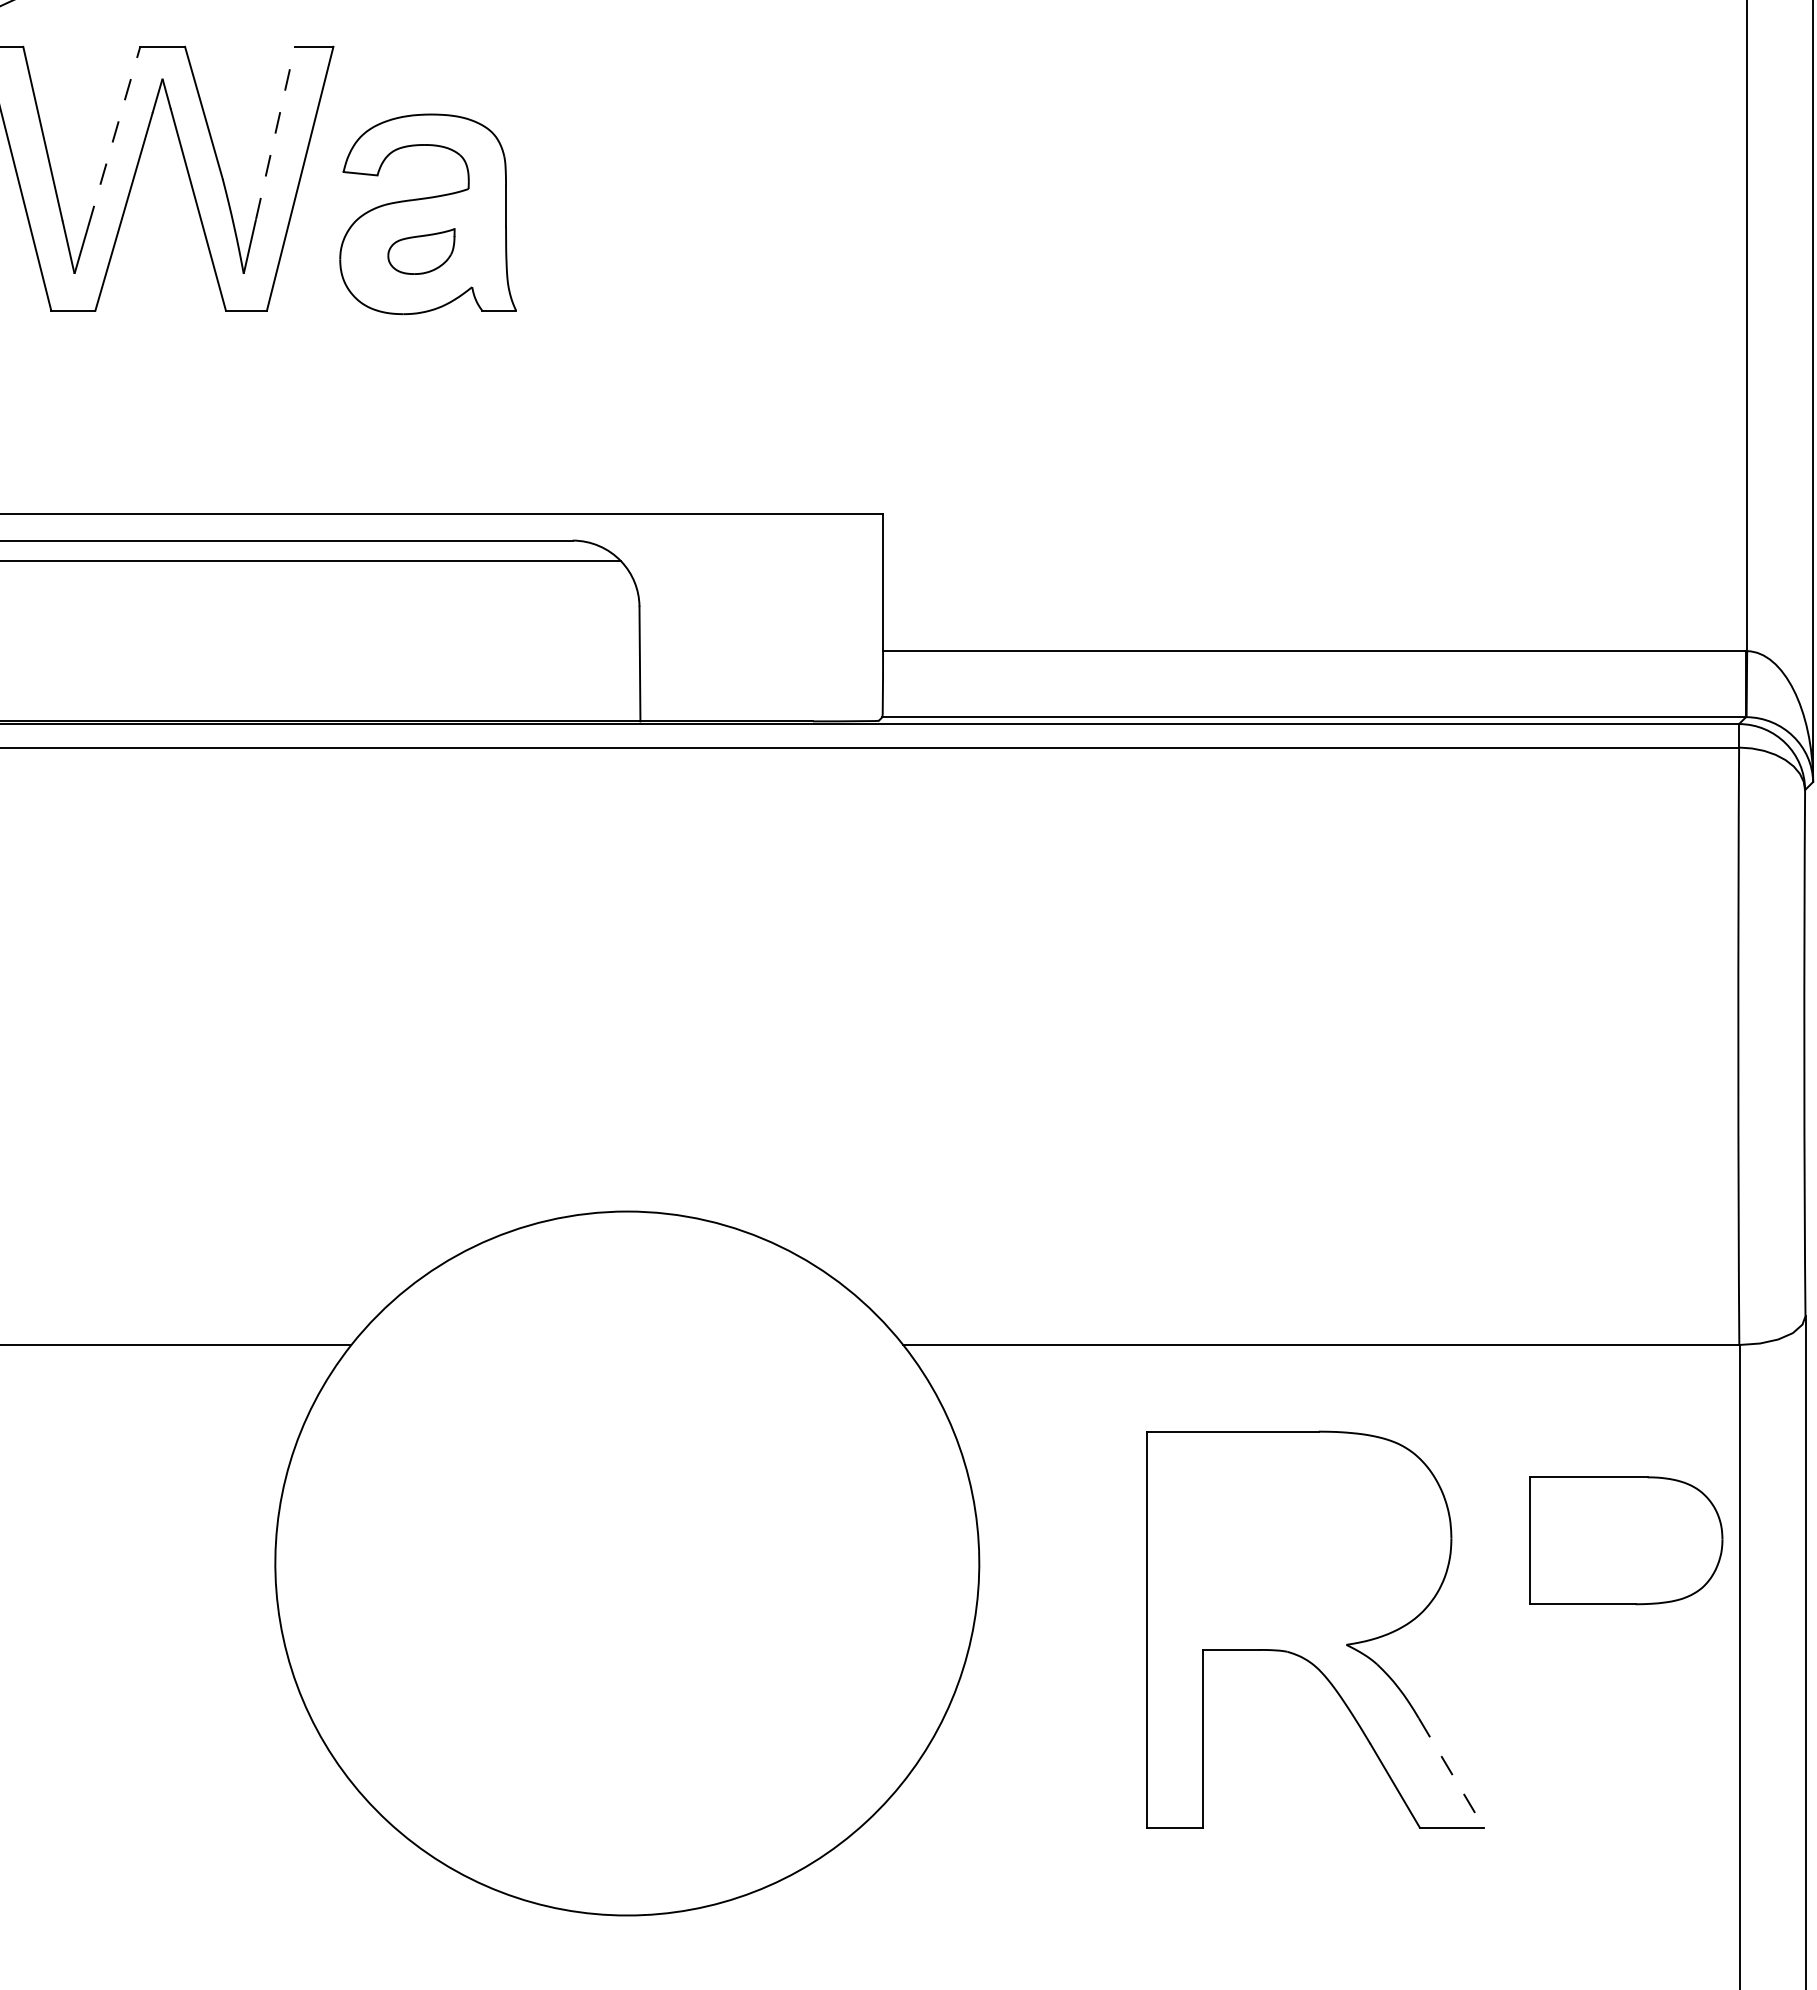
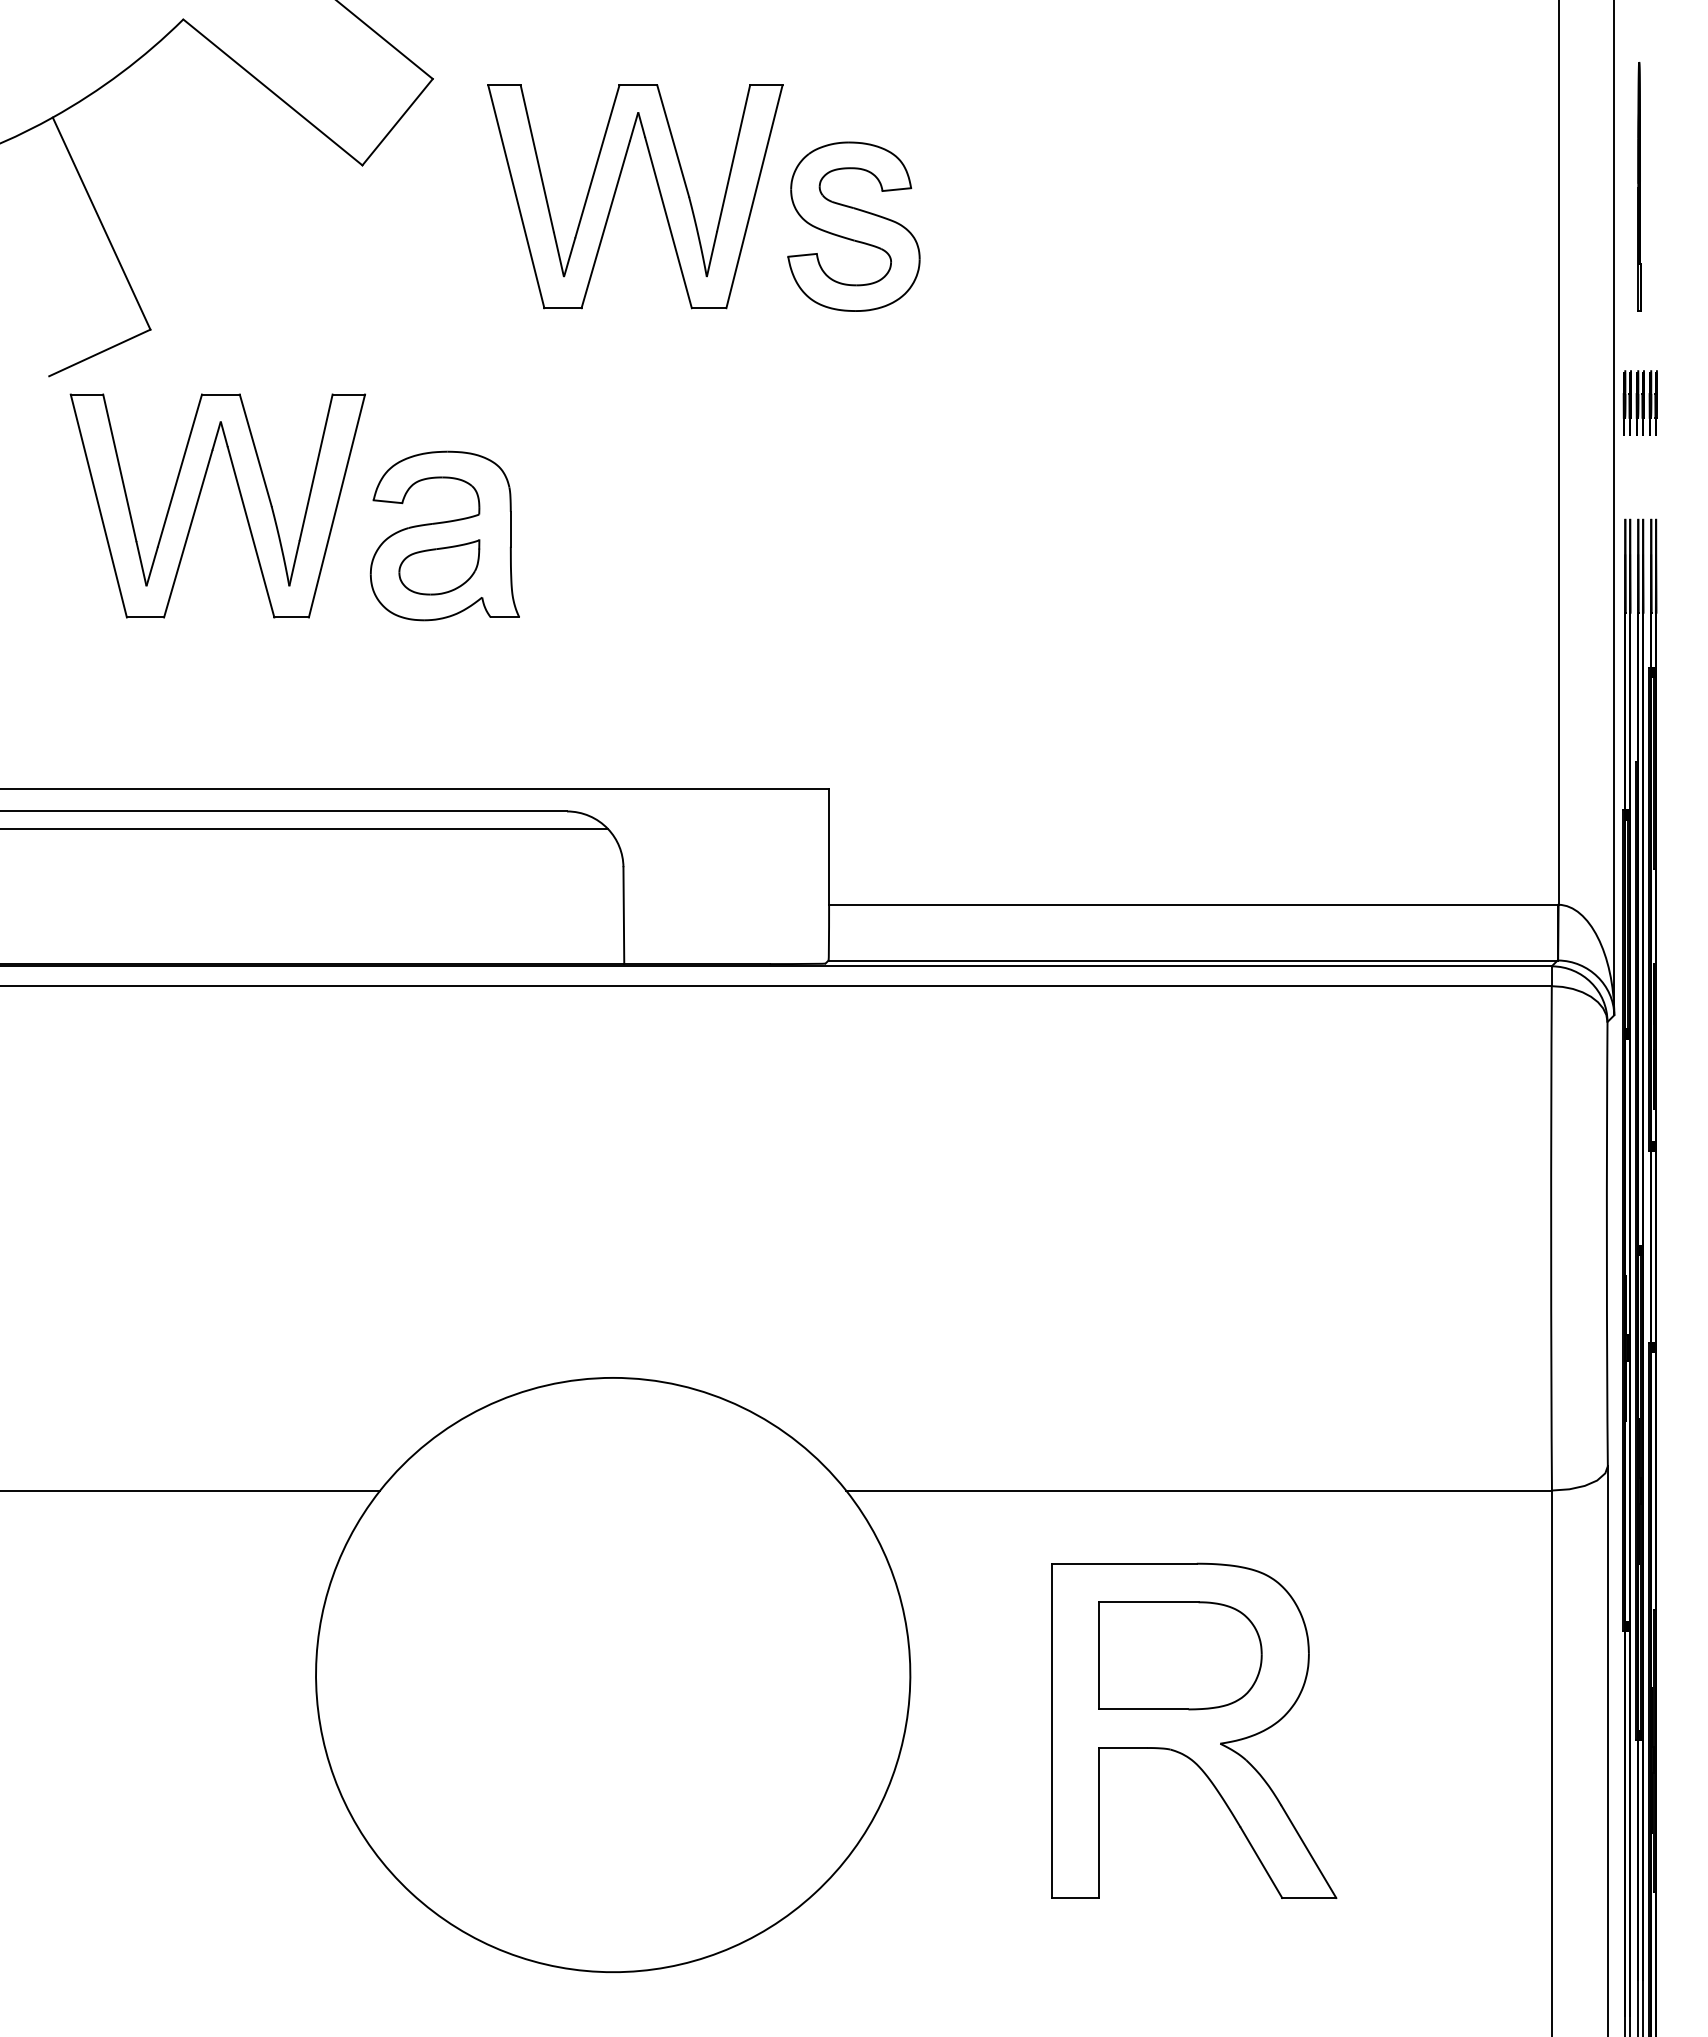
line: (275, 133) -> (316, 467), dashed -> solid
line: (114, 136) -> (180, 470), dashed -> solid
part: (421, 251) -> (439, 567), size x1.43
part: (1626, 1540) -> (1180, 1655), moved
line: (1450, 1772) -> (1308, 1851), dashed -> solid

